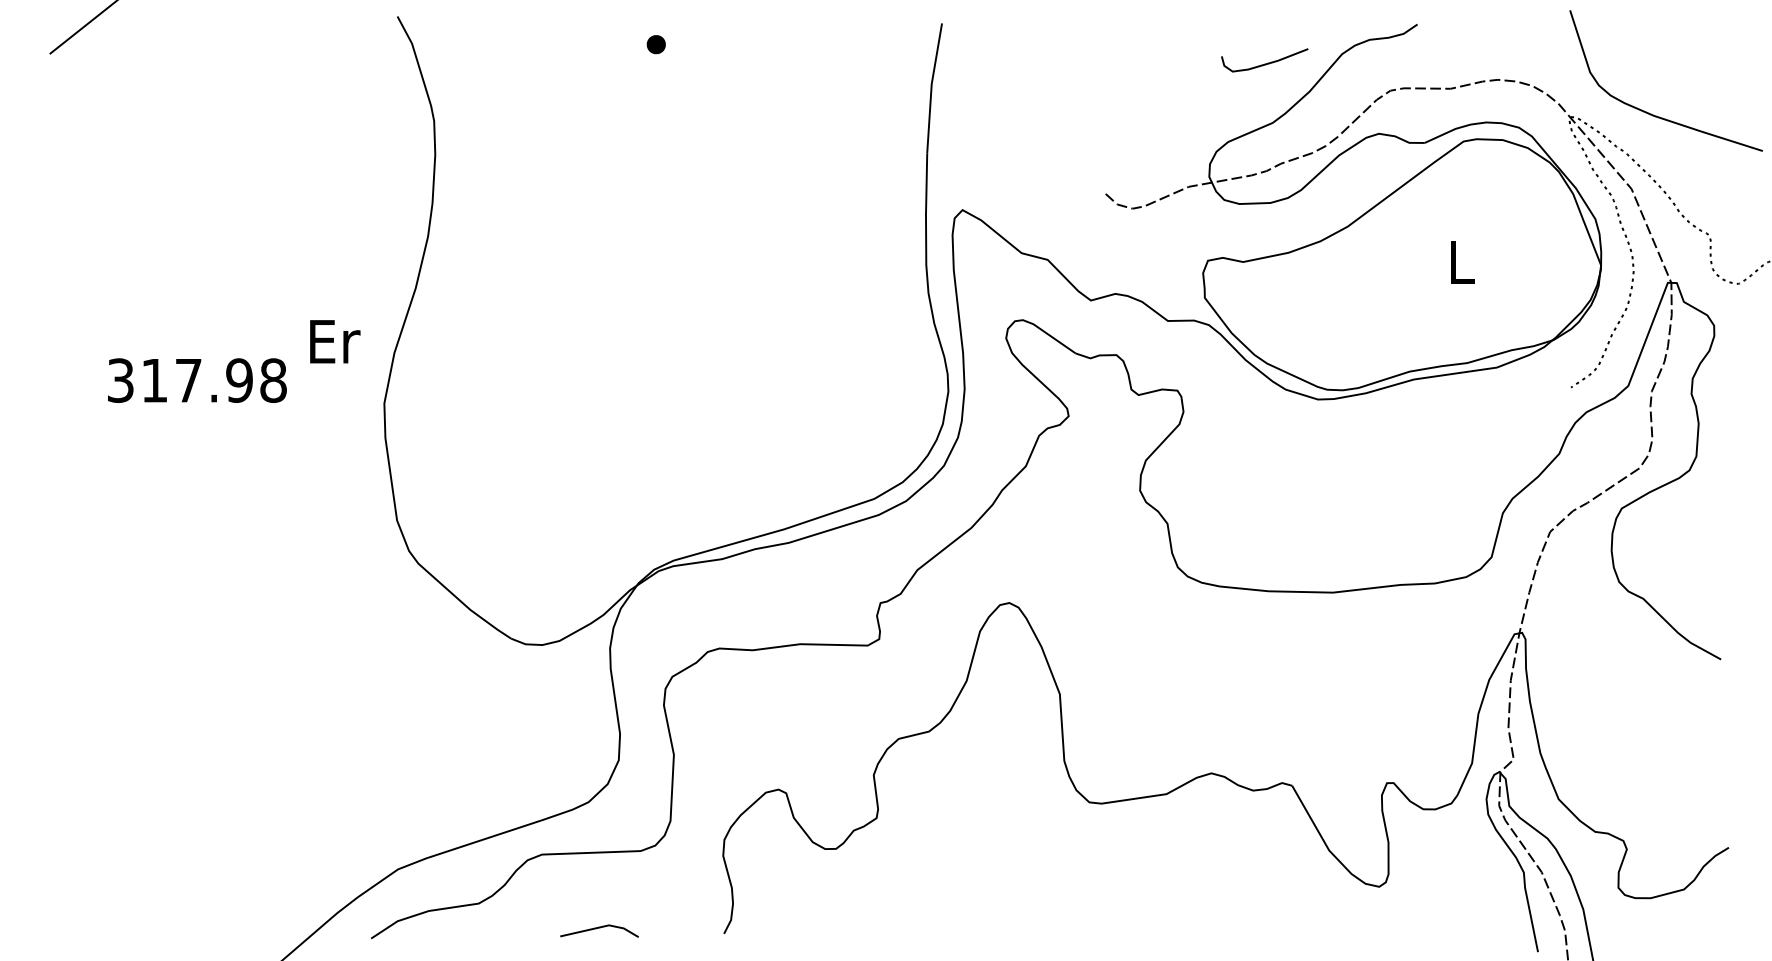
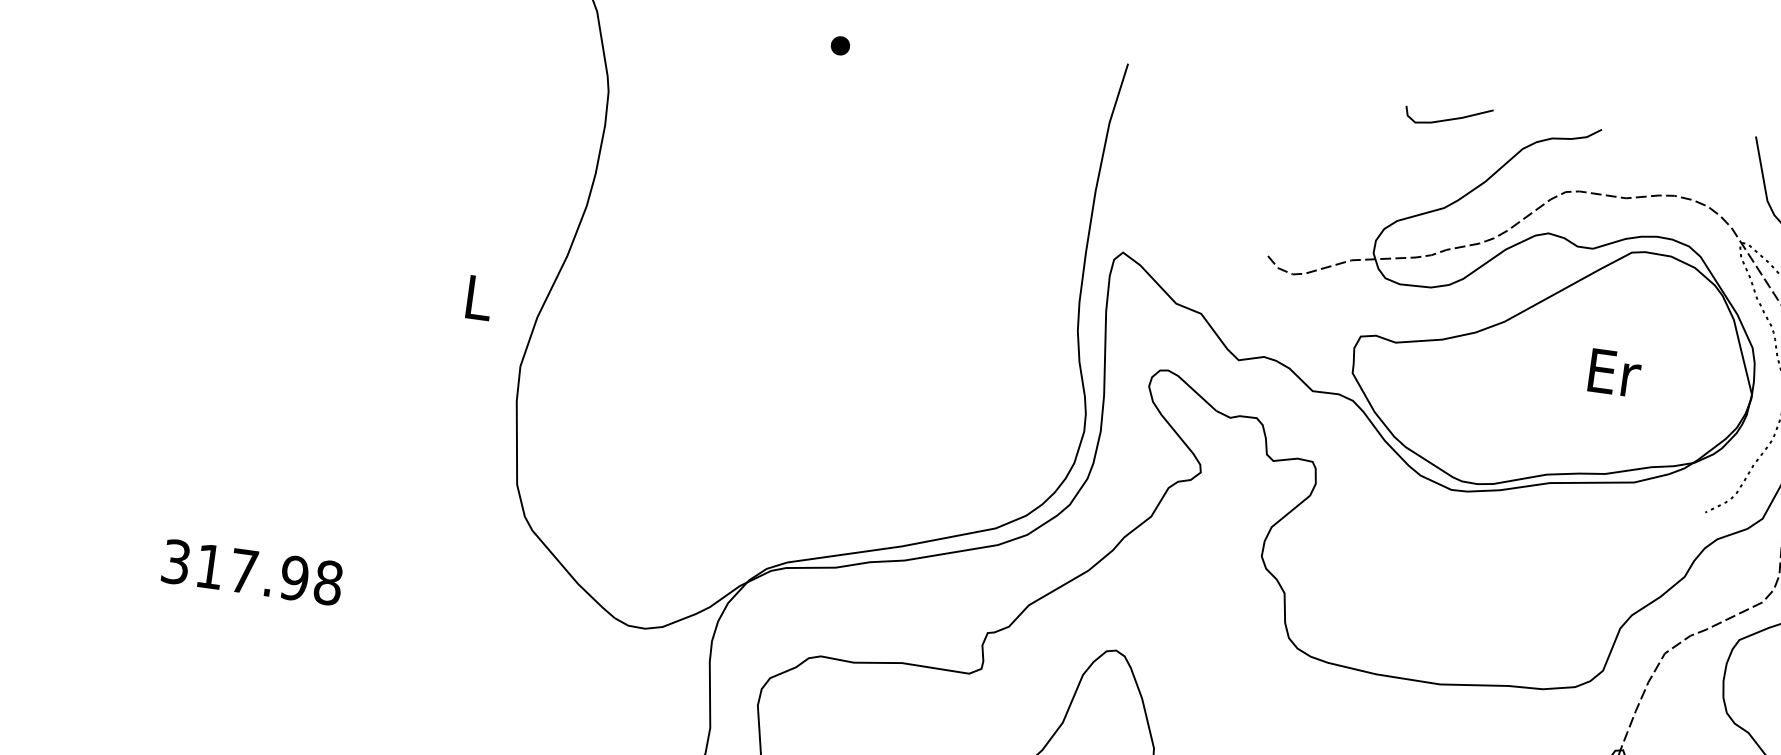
curve: (1264, 63) -> (1448, 118), moved
text: (1463, 261) -> (1615, 372), L -> Er
text: (335, 341) -> (480, 297), Er -> L
text: (197, 380) -> (252, 572), moved

